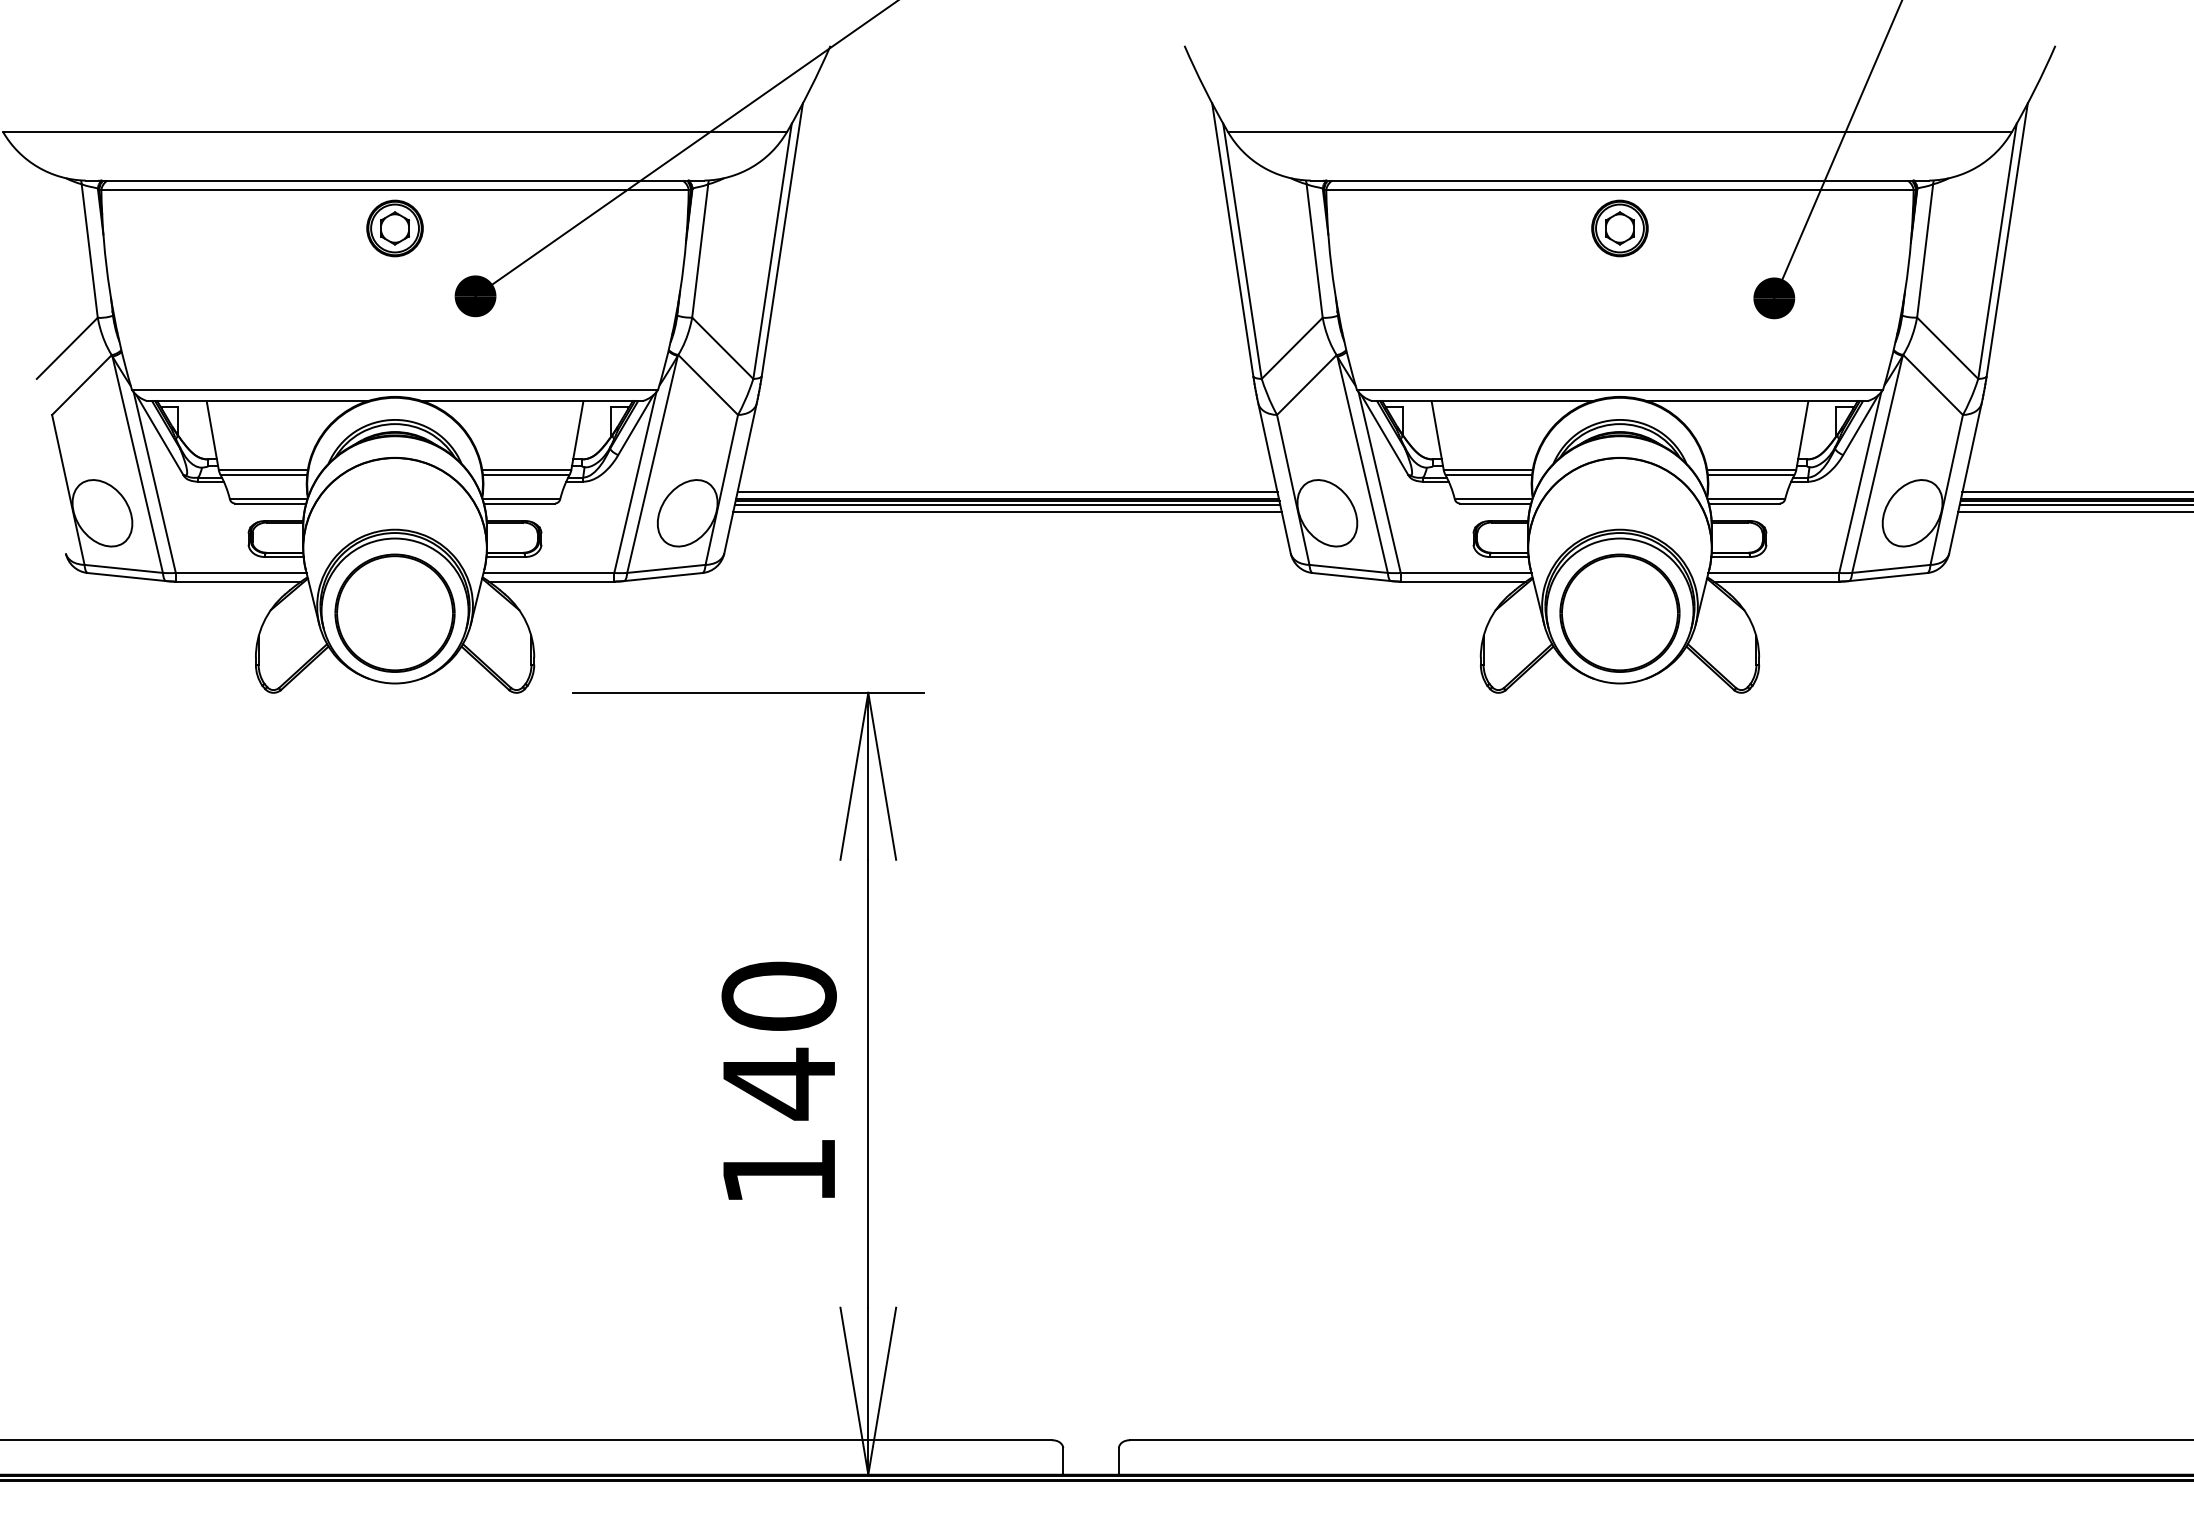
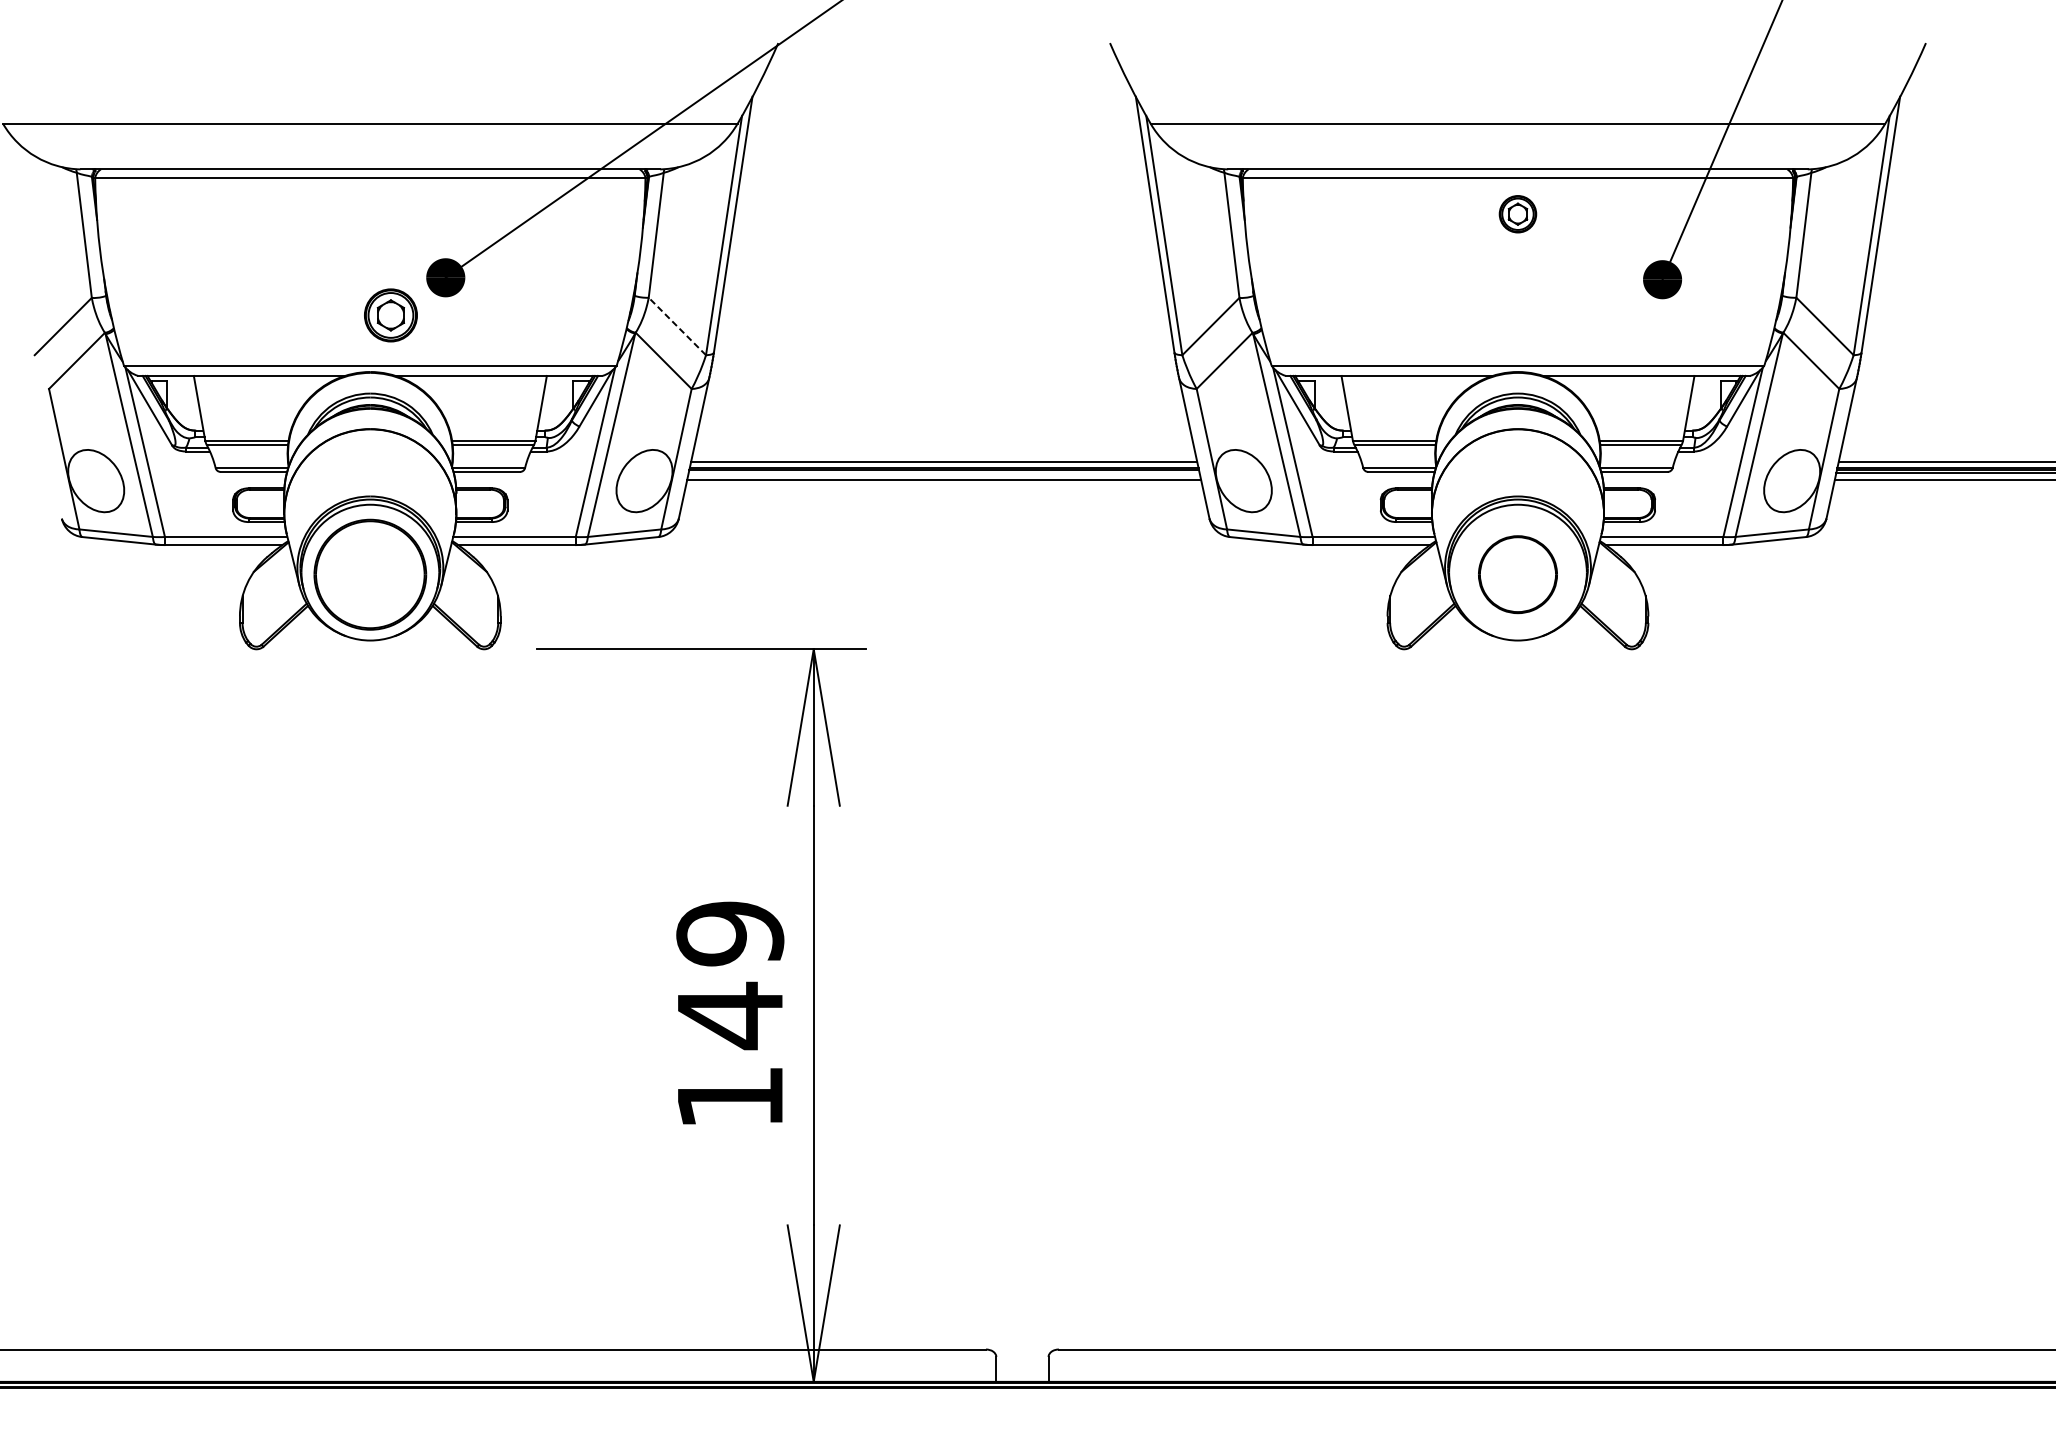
part: (394, 228) -> (390, 315), moved
part: (1619, 228) -> (1517, 214), size x0.7
line: (722, 347) -> (677, 325), solid -> dashed
line: (1007, 505) -> (944, 473), removed
part: (1619, 612) -> (1517, 574), size x0.7
text: (778, 996) -> (729, 933), 140 -> 149

